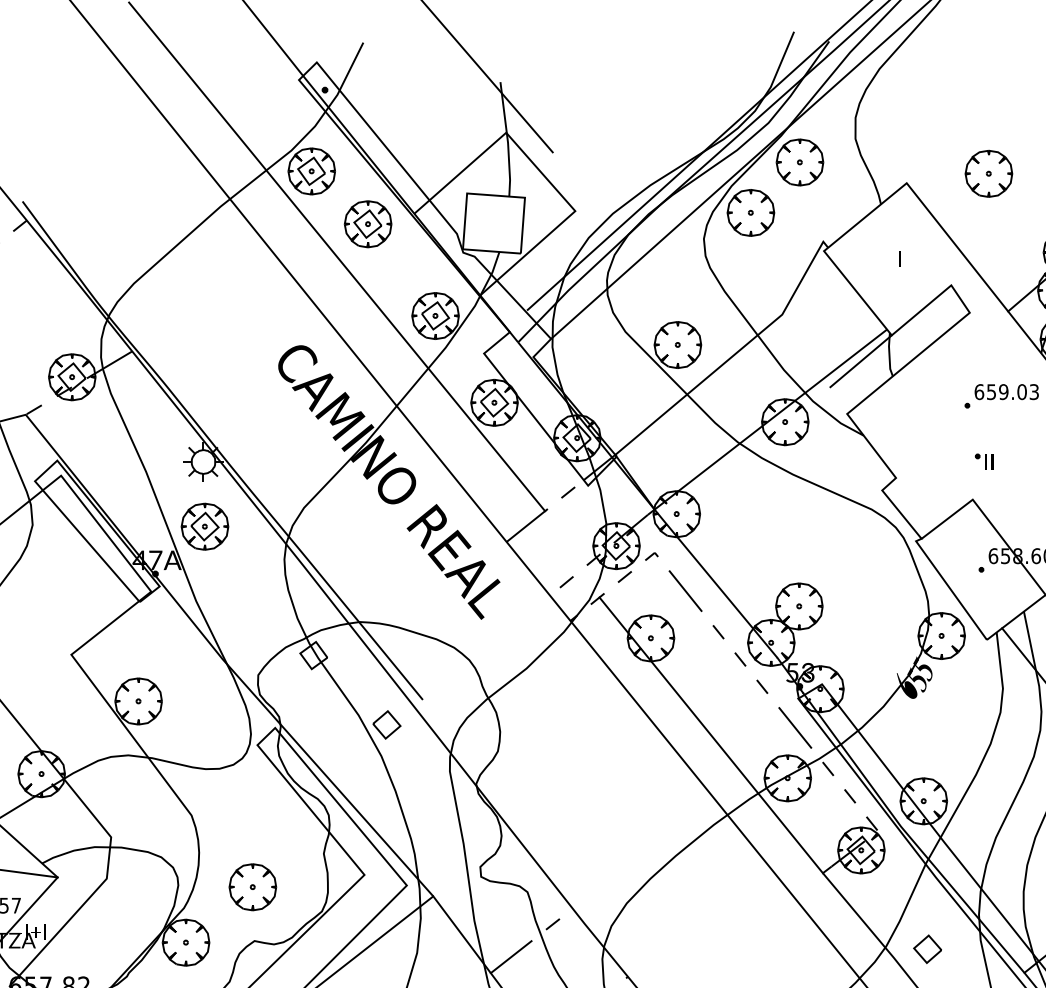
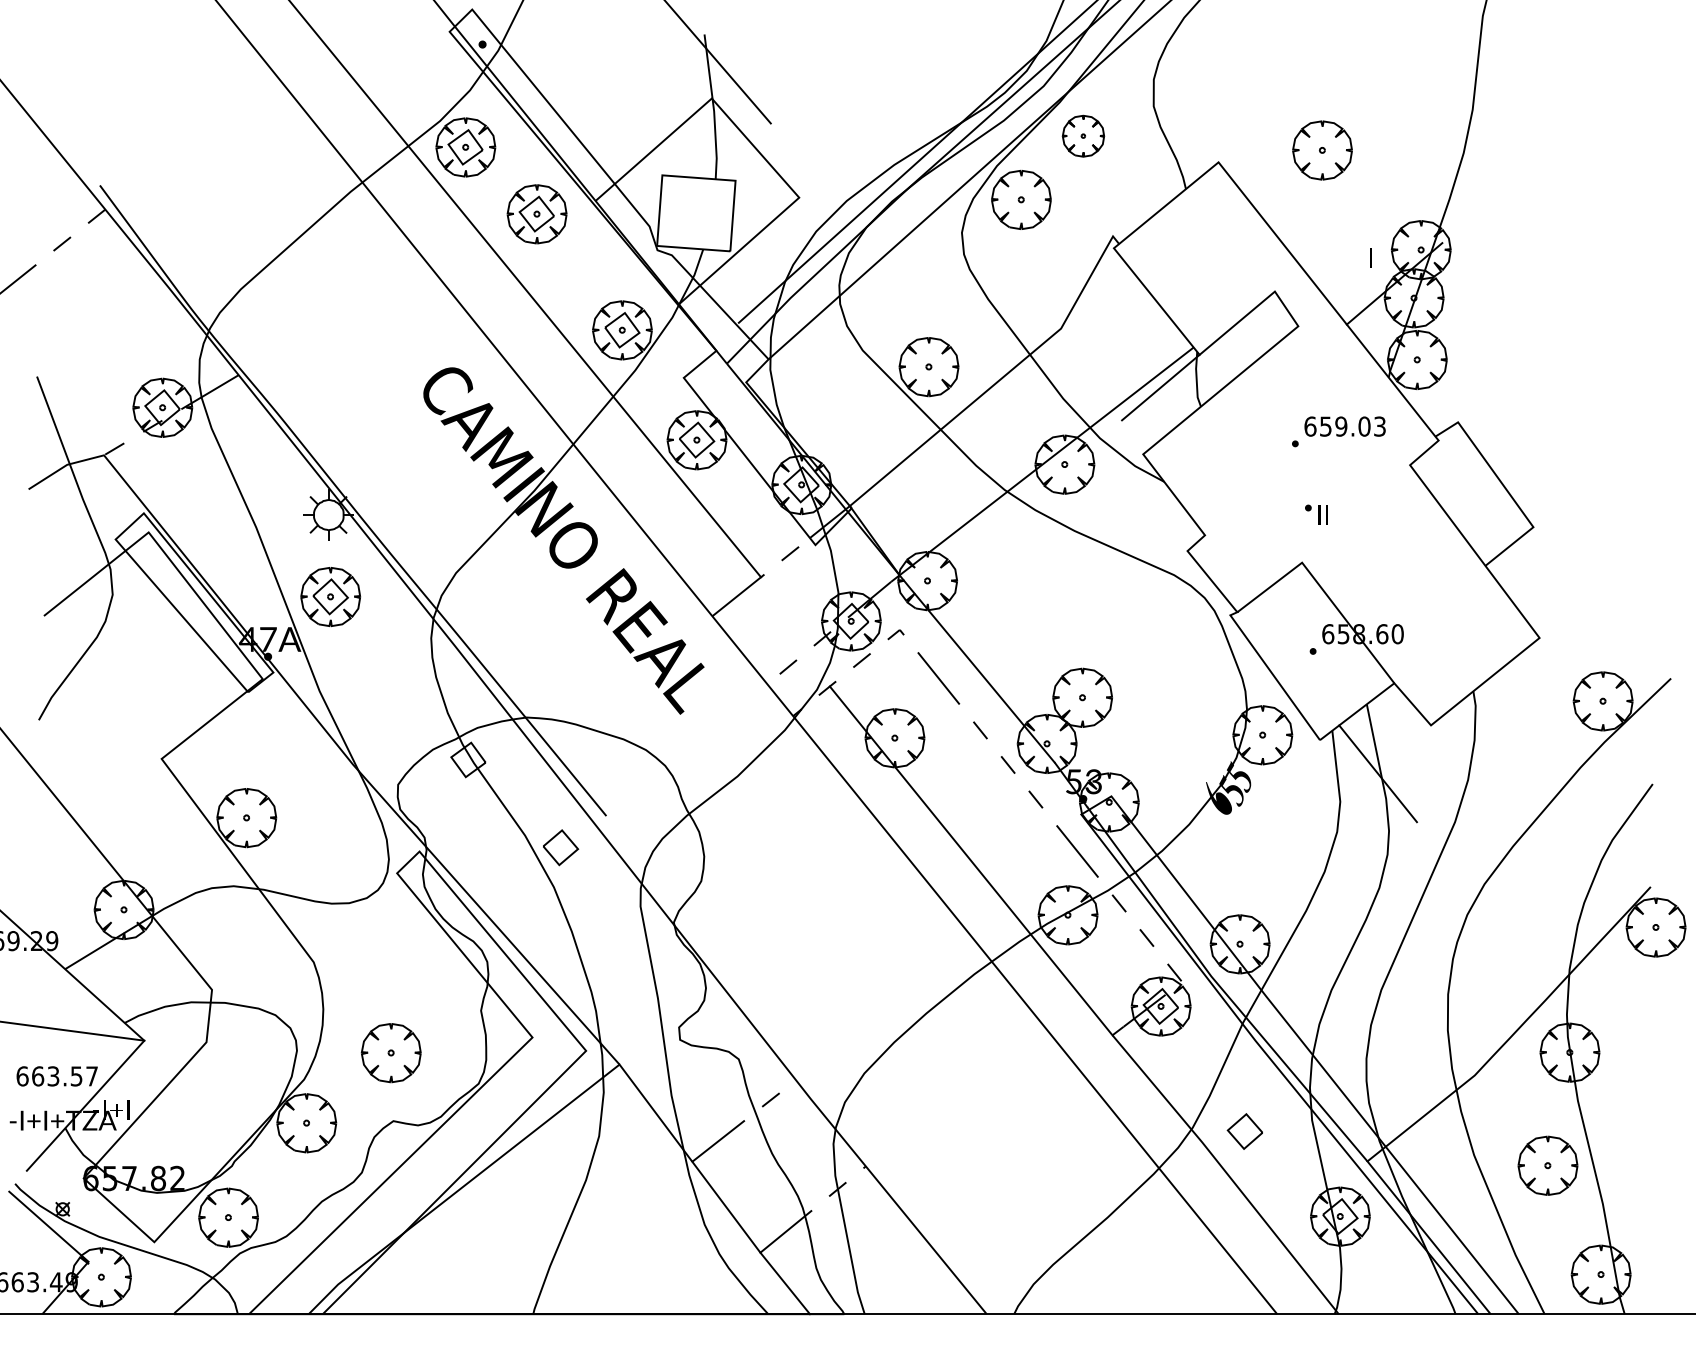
part: (799, 162) -> (1083, 136), size x0.7
text: (899, 258) -> (1370, 257), moved

